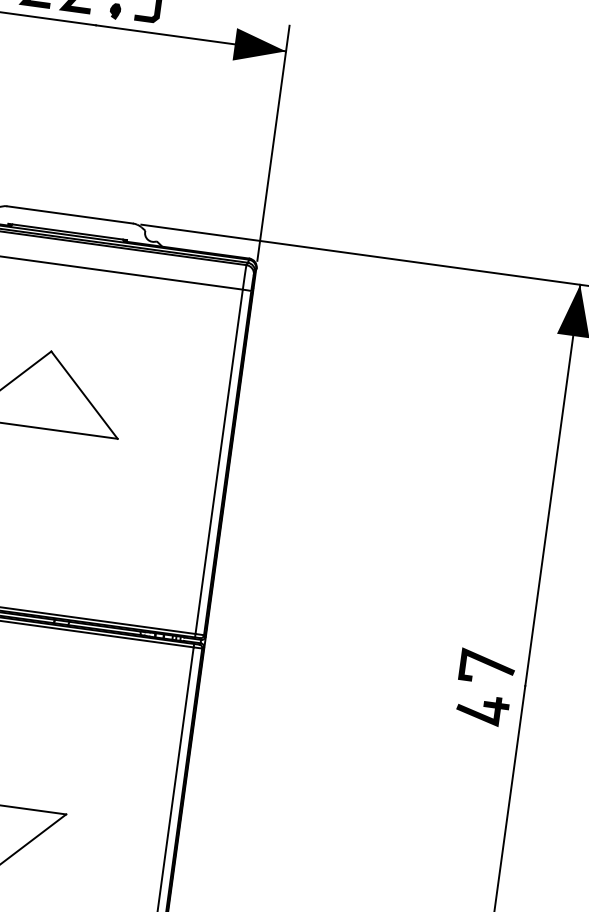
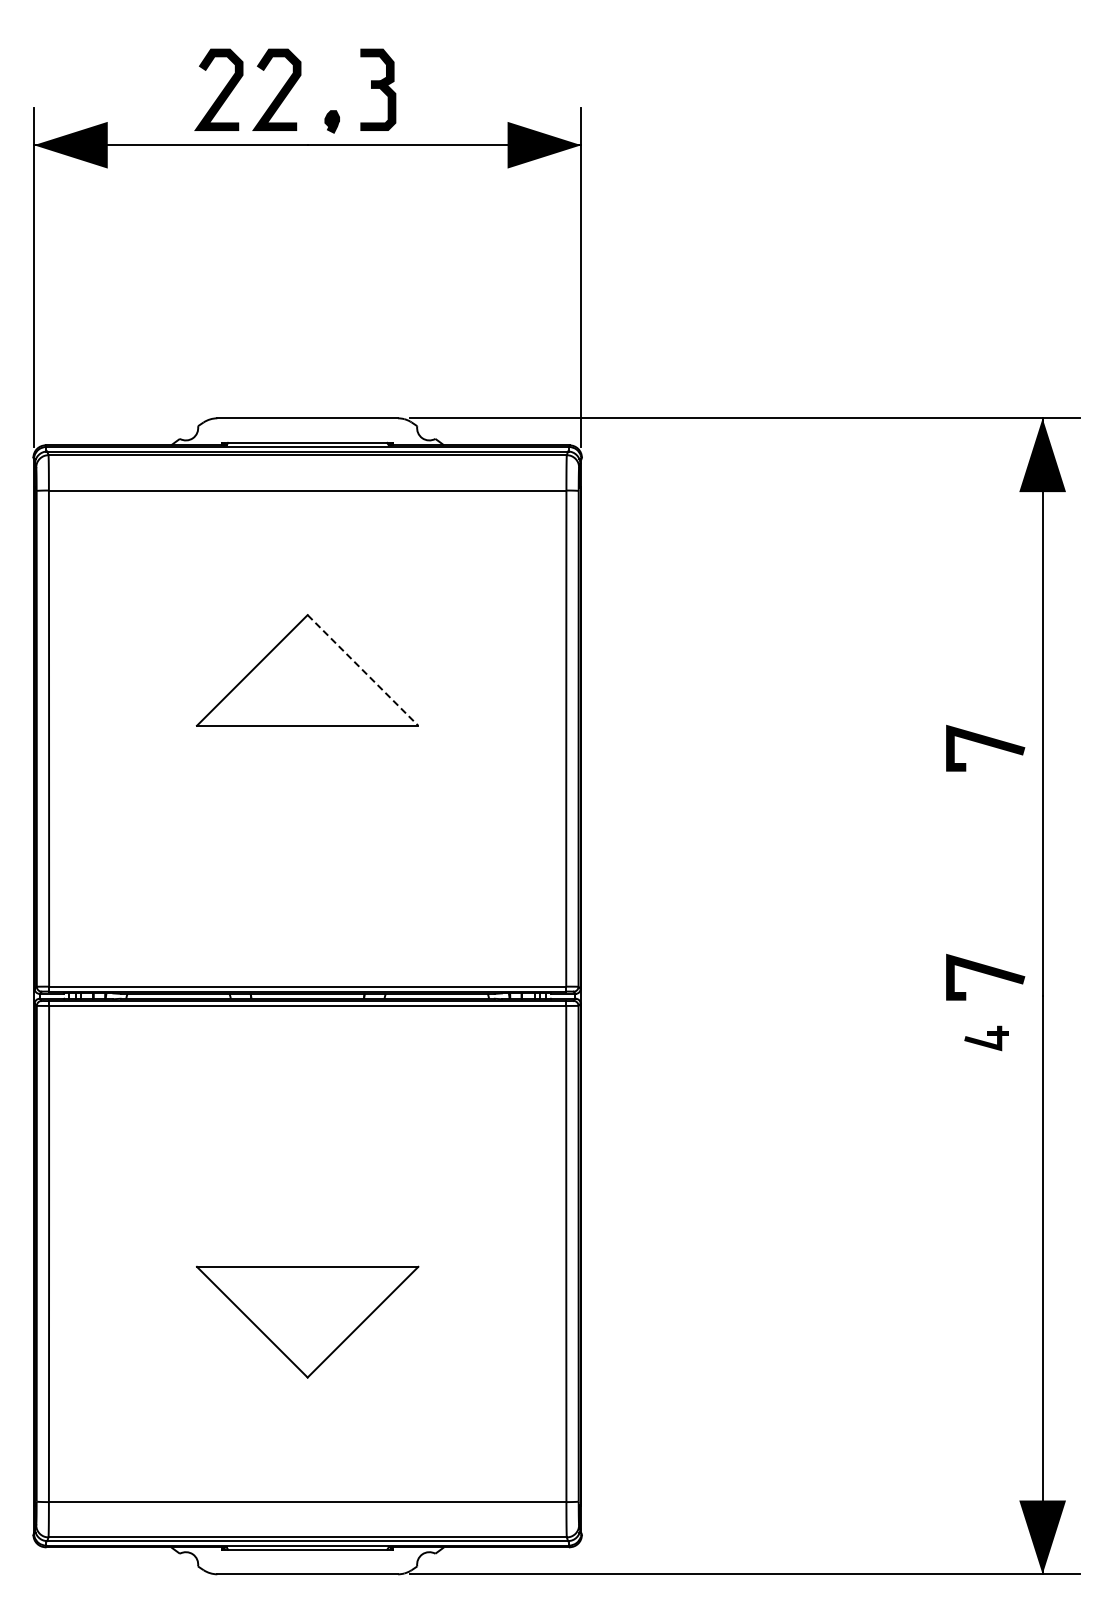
line: (84, 395) -> (363, 670), solid -> dashed
line: (510, 506) -> (986, 745), added
part: (482, 709) -> (986, 1038), size x0.6

